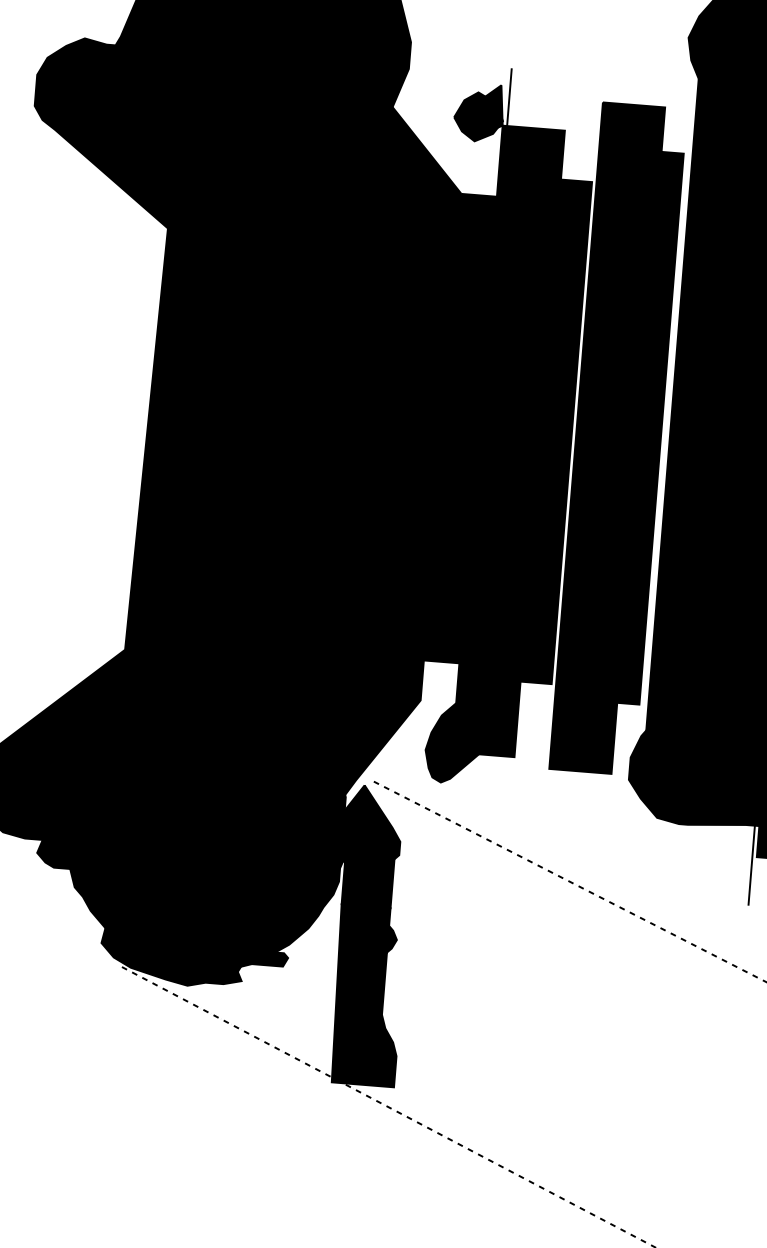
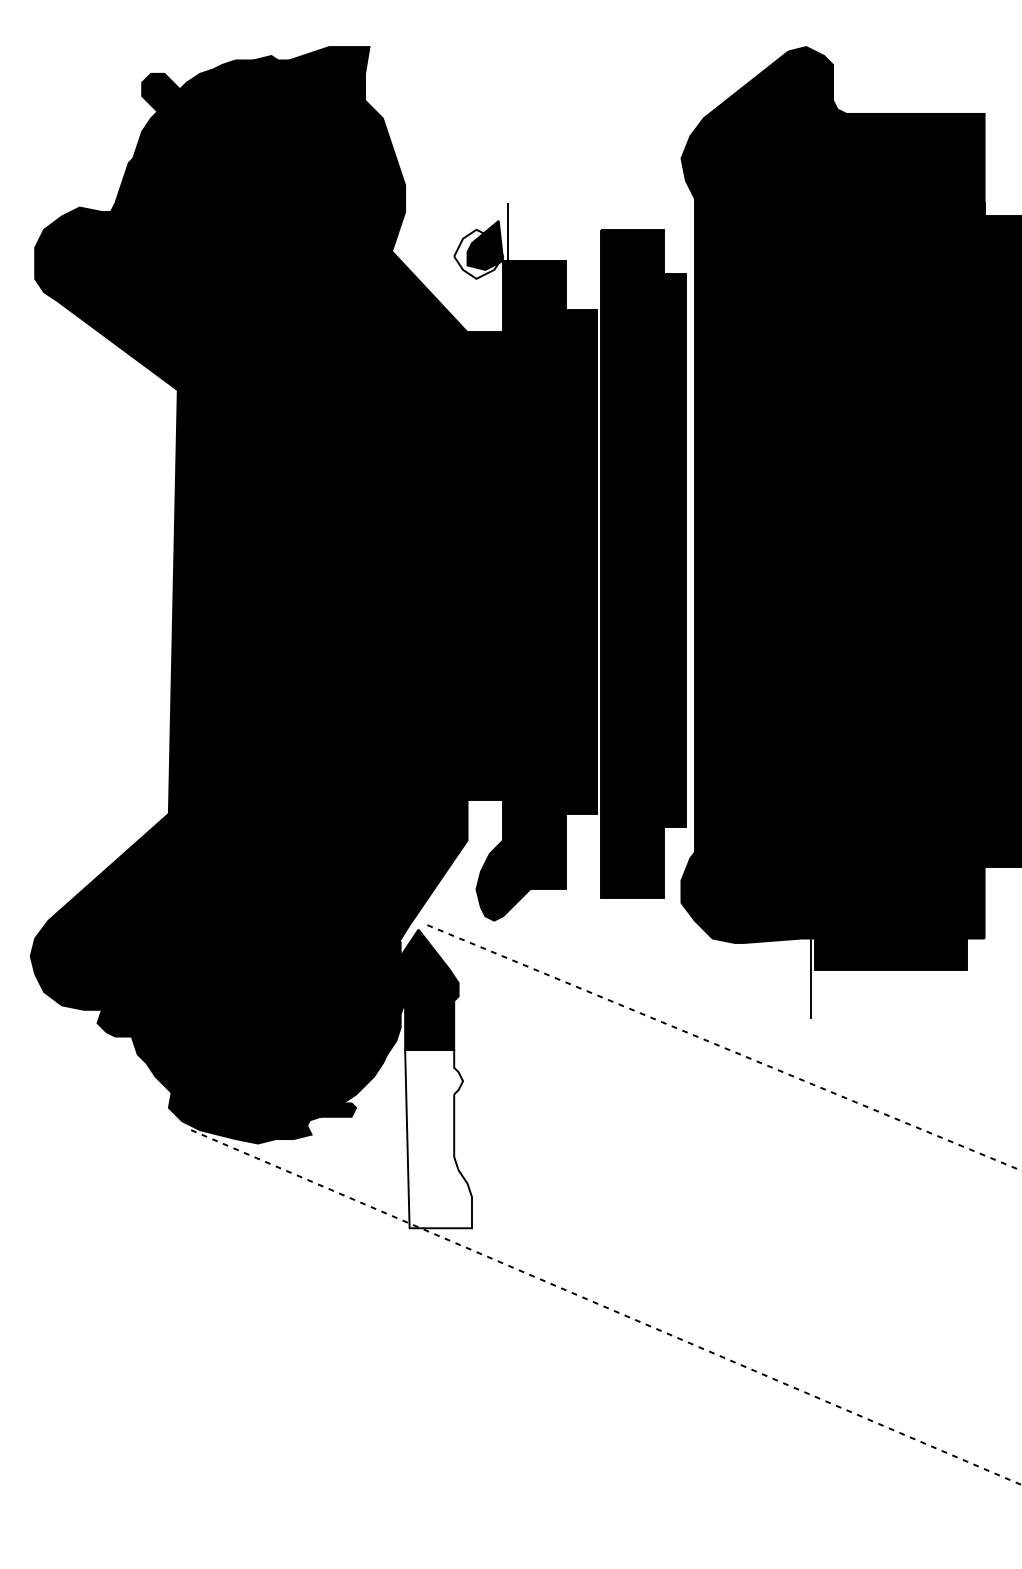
fill: (478, 116) -> (478, 253), removed
fill: (367, 995) -> (438, 1138), removed

